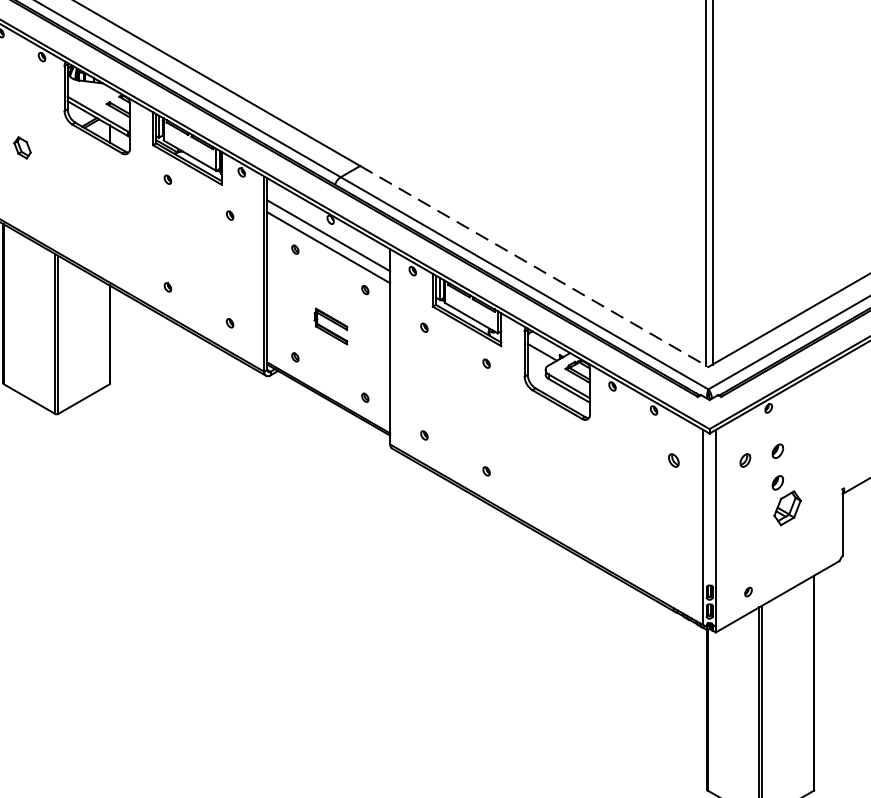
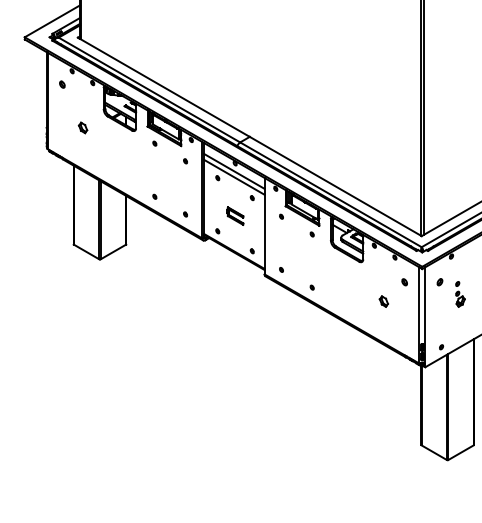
line: (535, 266) -> (336, 186), dashed -> solid
part: (786, 485) -> (460, 294), size x0.62
part: (631, 499) -> (383, 301), added

